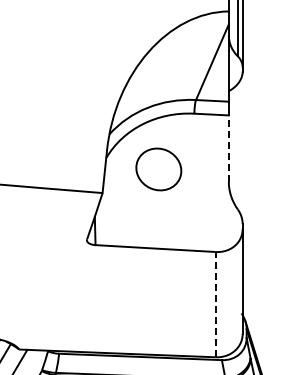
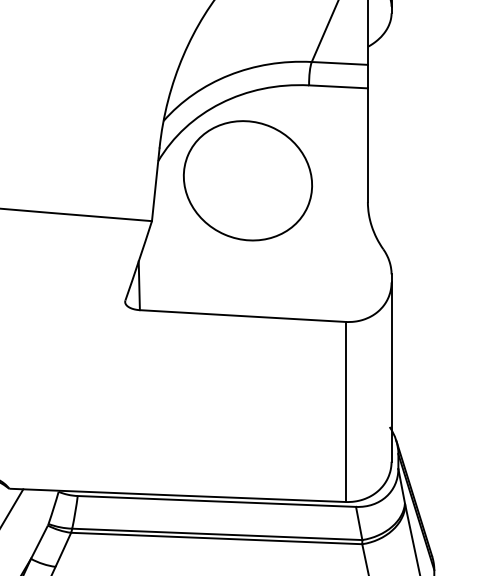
line: (228, 148) -> (367, 144), dashed -> solid
part: (158, 169) -> (247, 180), size x1.67
line: (215, 304) -> (345, 411), dashed -> solid

